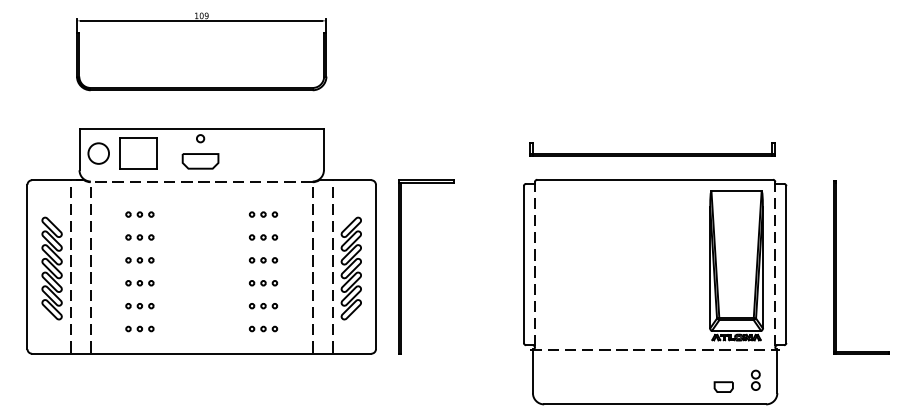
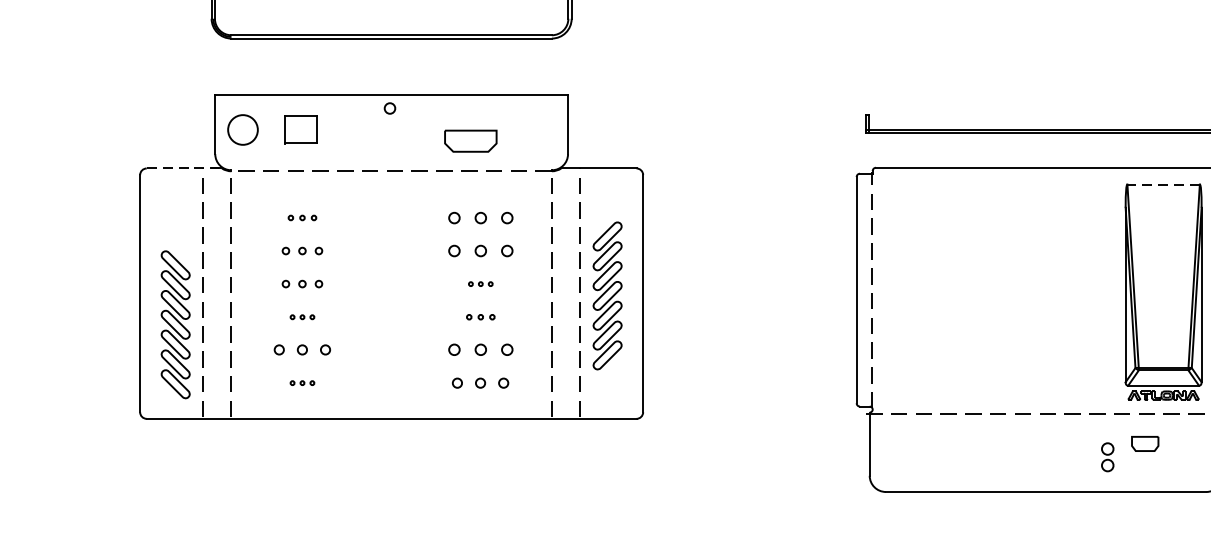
part: (138, 153) -> (300, 129), size x0.6
part: (200, 161) -> (470, 141), moved
line: (57, 180) -> (183, 168), solid -> dashed
line: (736, 191) -> (1163, 184), solid -> dashed
part: (139, 214) -> (301, 217), size x0.7
part: (263, 214) -> (480, 217), size x1.6
part: (263, 237) -> (480, 251), size x1.6
part: (263, 260) -> (480, 284), size x0.6
part: (401, 266) -> (680, 292), removed
part: (51, 268) -> (174, 324), moved
part: (139, 283) -> (301, 317), size x0.6
part: (263, 283) -> (480, 317), size x0.7
part: (139, 306) -> (301, 350), size x1.4
part: (263, 306) -> (480, 350), size x1.6
part: (139, 328) -> (301, 382), size x0.6
part: (263, 328) -> (480, 382), size x1.4
part: (755, 379) -> (1107, 456), moved
part: (723, 386) -> (1144, 443), moved

